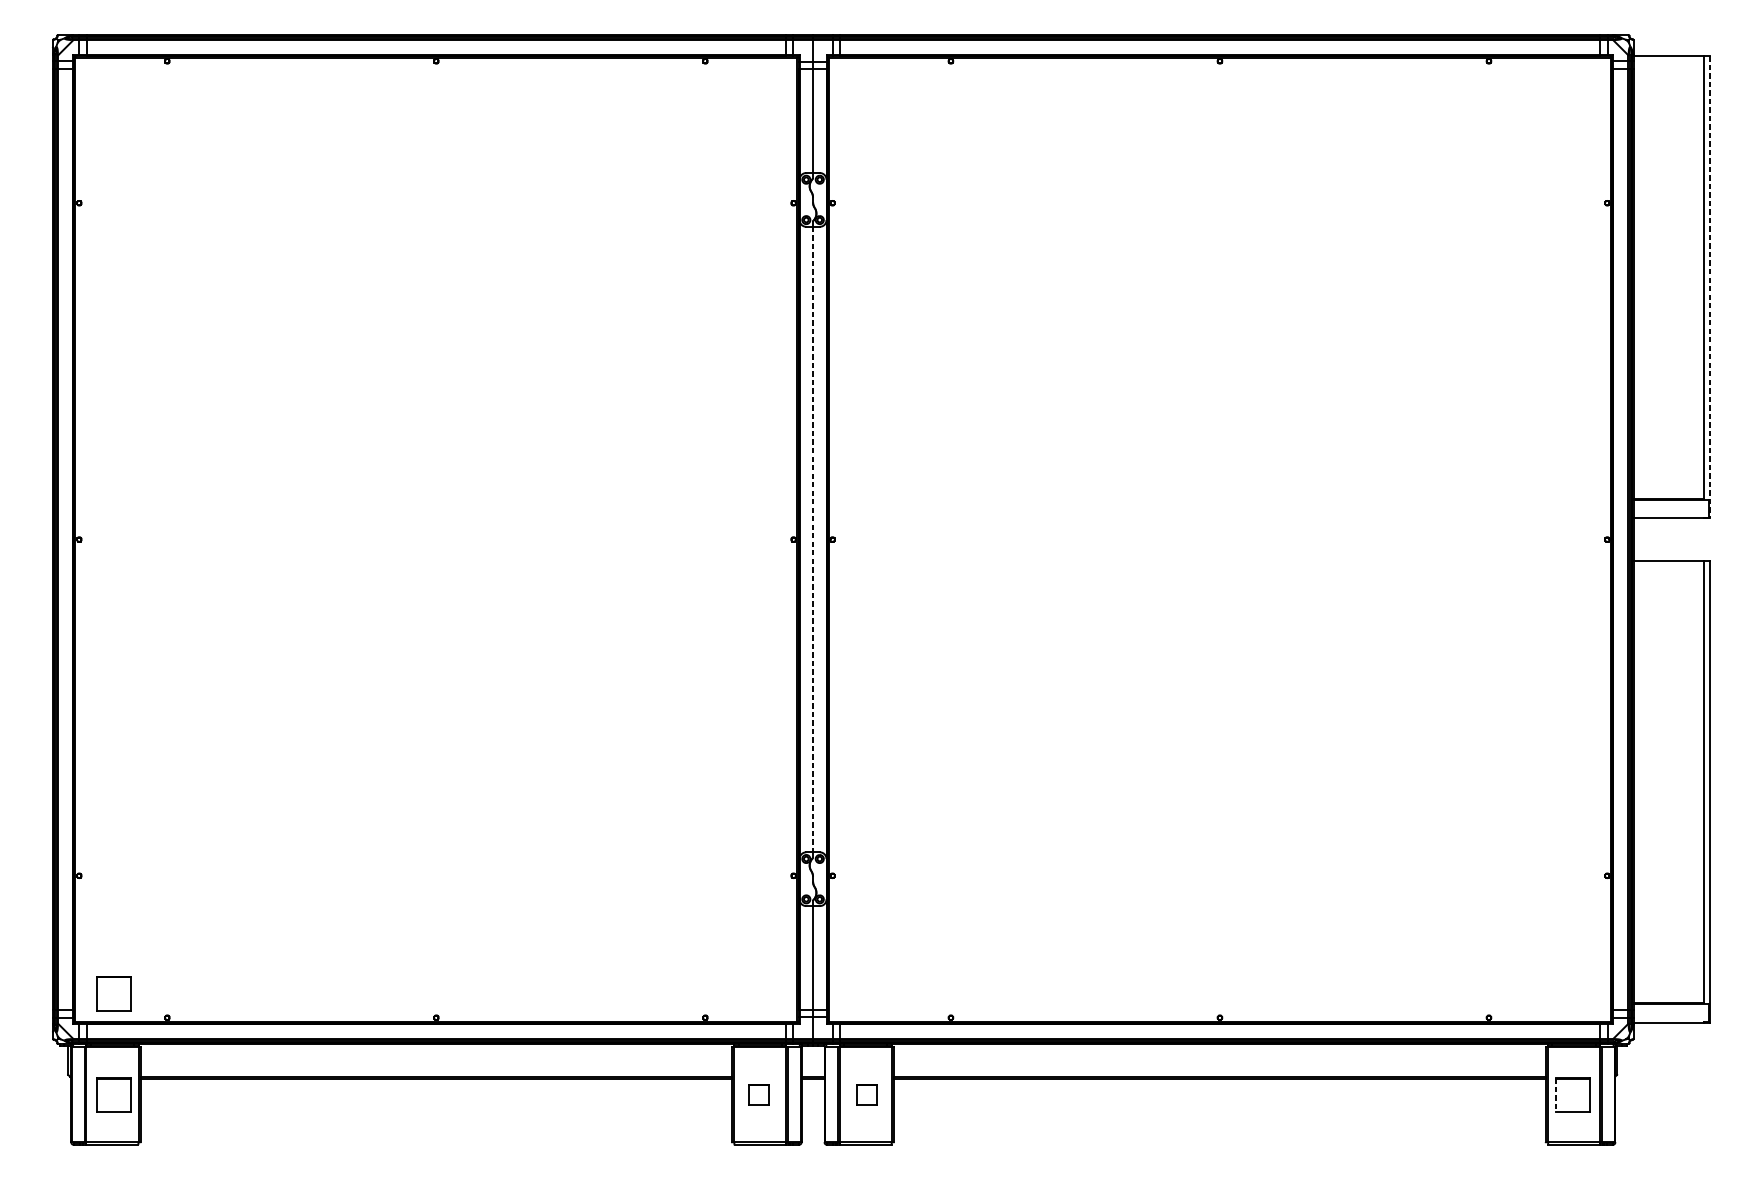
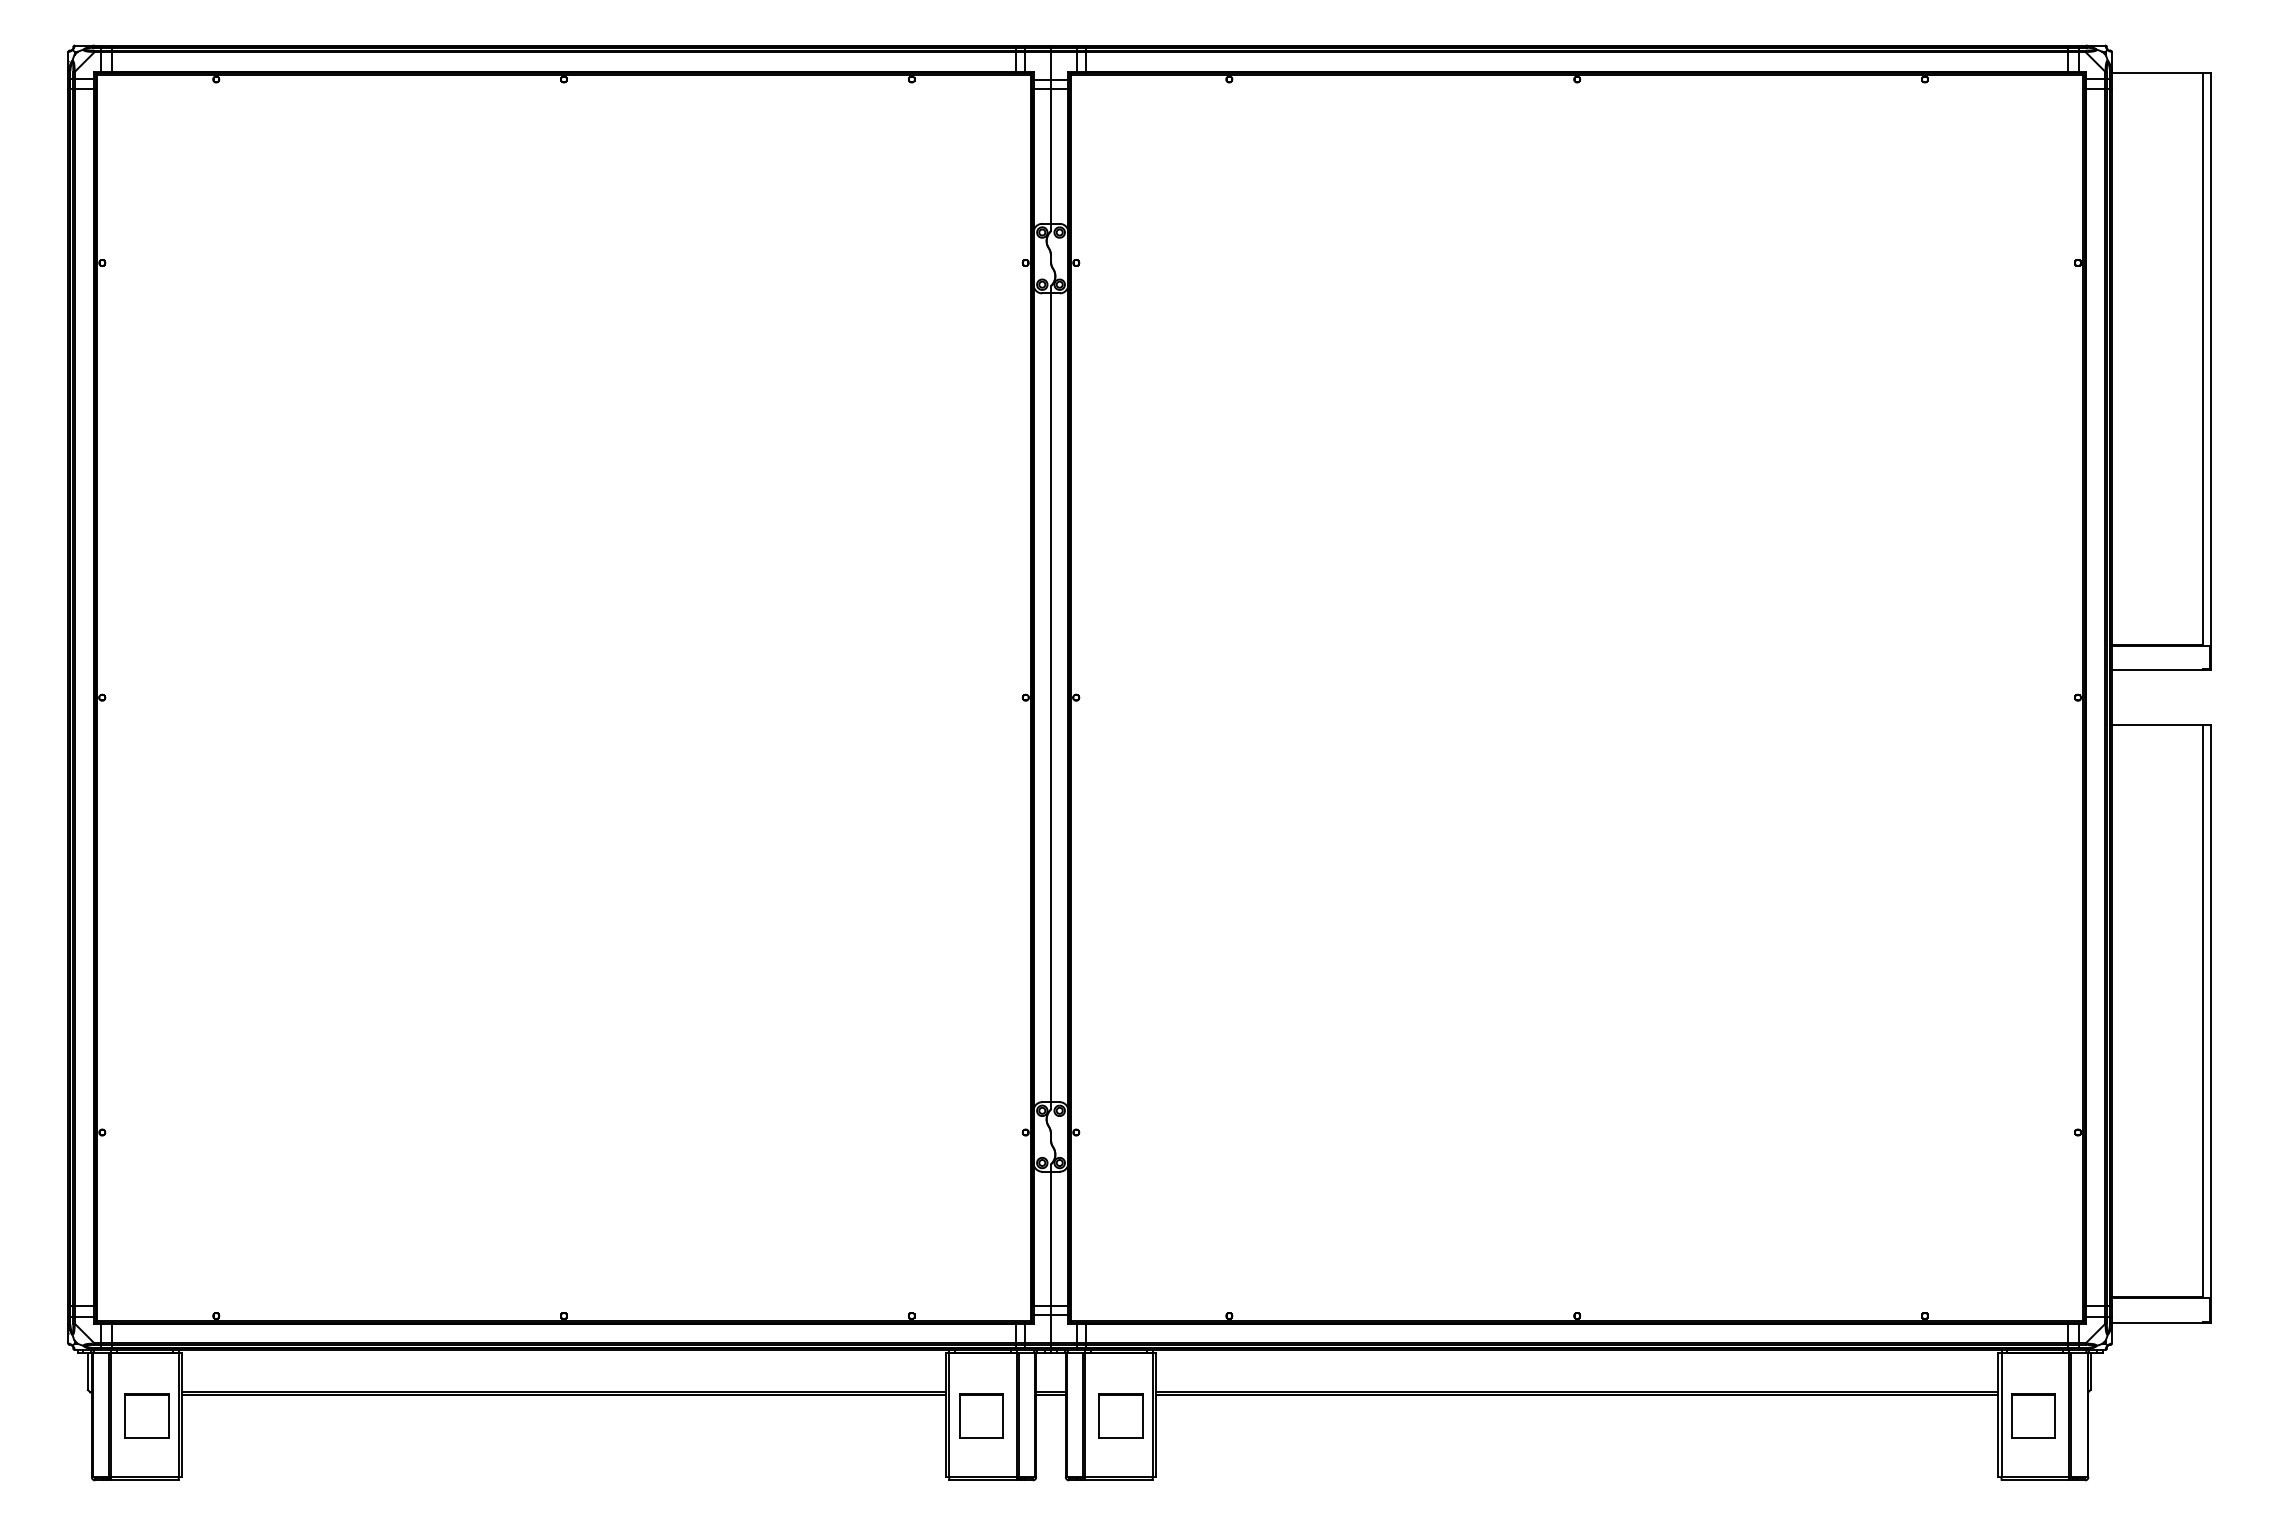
line: (1709, 287) -> (2210, 371), dashed -> solid
line: (813, 540) -> (1051, 698), dashed -> solid
part: (113, 993) -> (146, 1284), removed
part: (759, 1094) -> (981, 1415), size x1.67
part: (866, 1094) -> (1120, 1415), size x1.67
line: (1555, 1095) -> (2011, 1416), dashed -> solid

